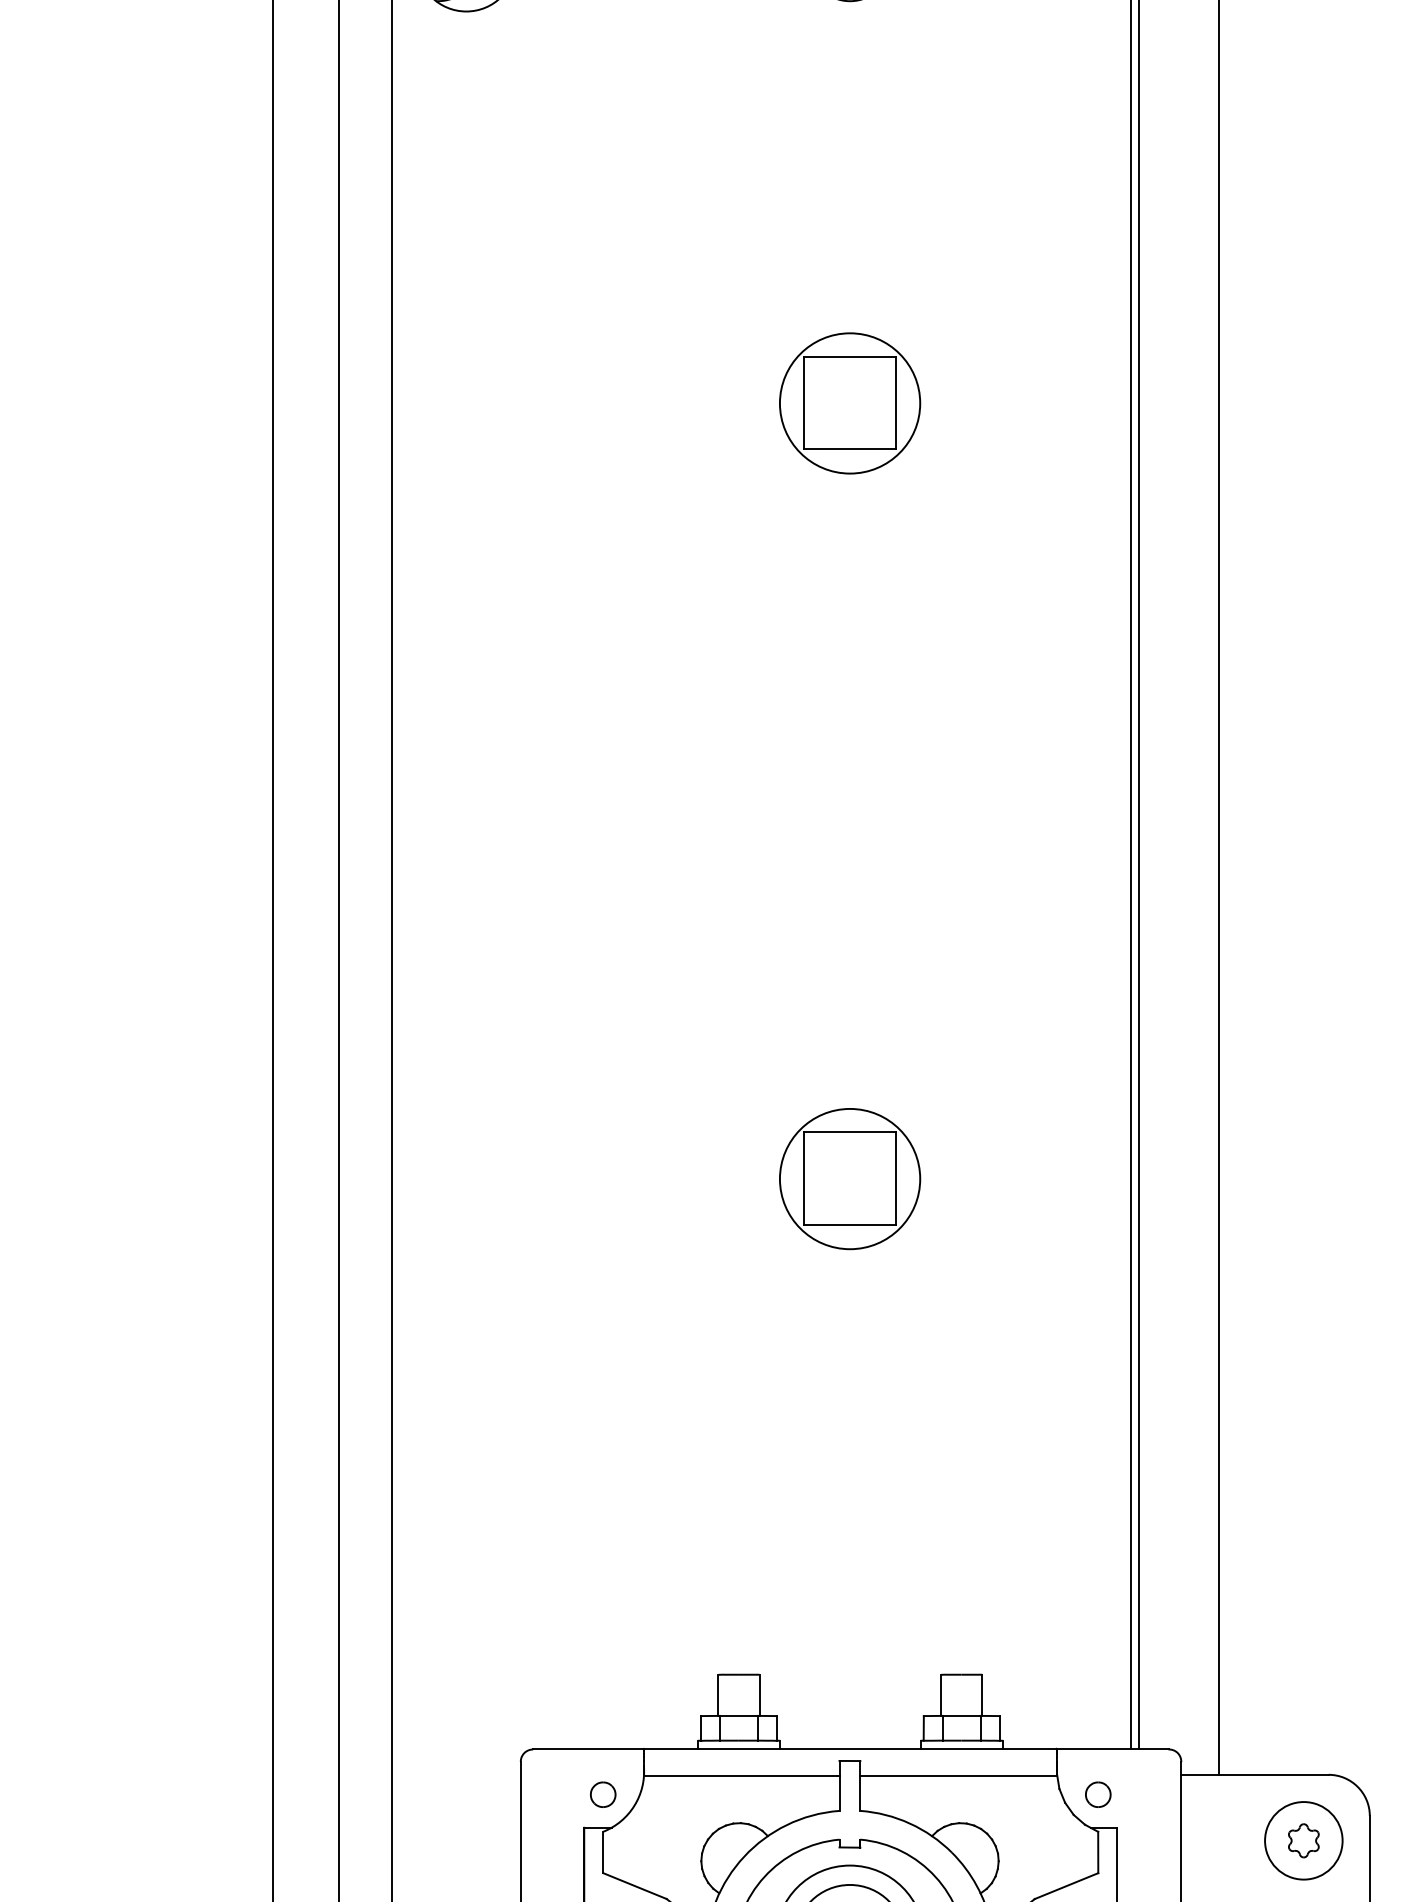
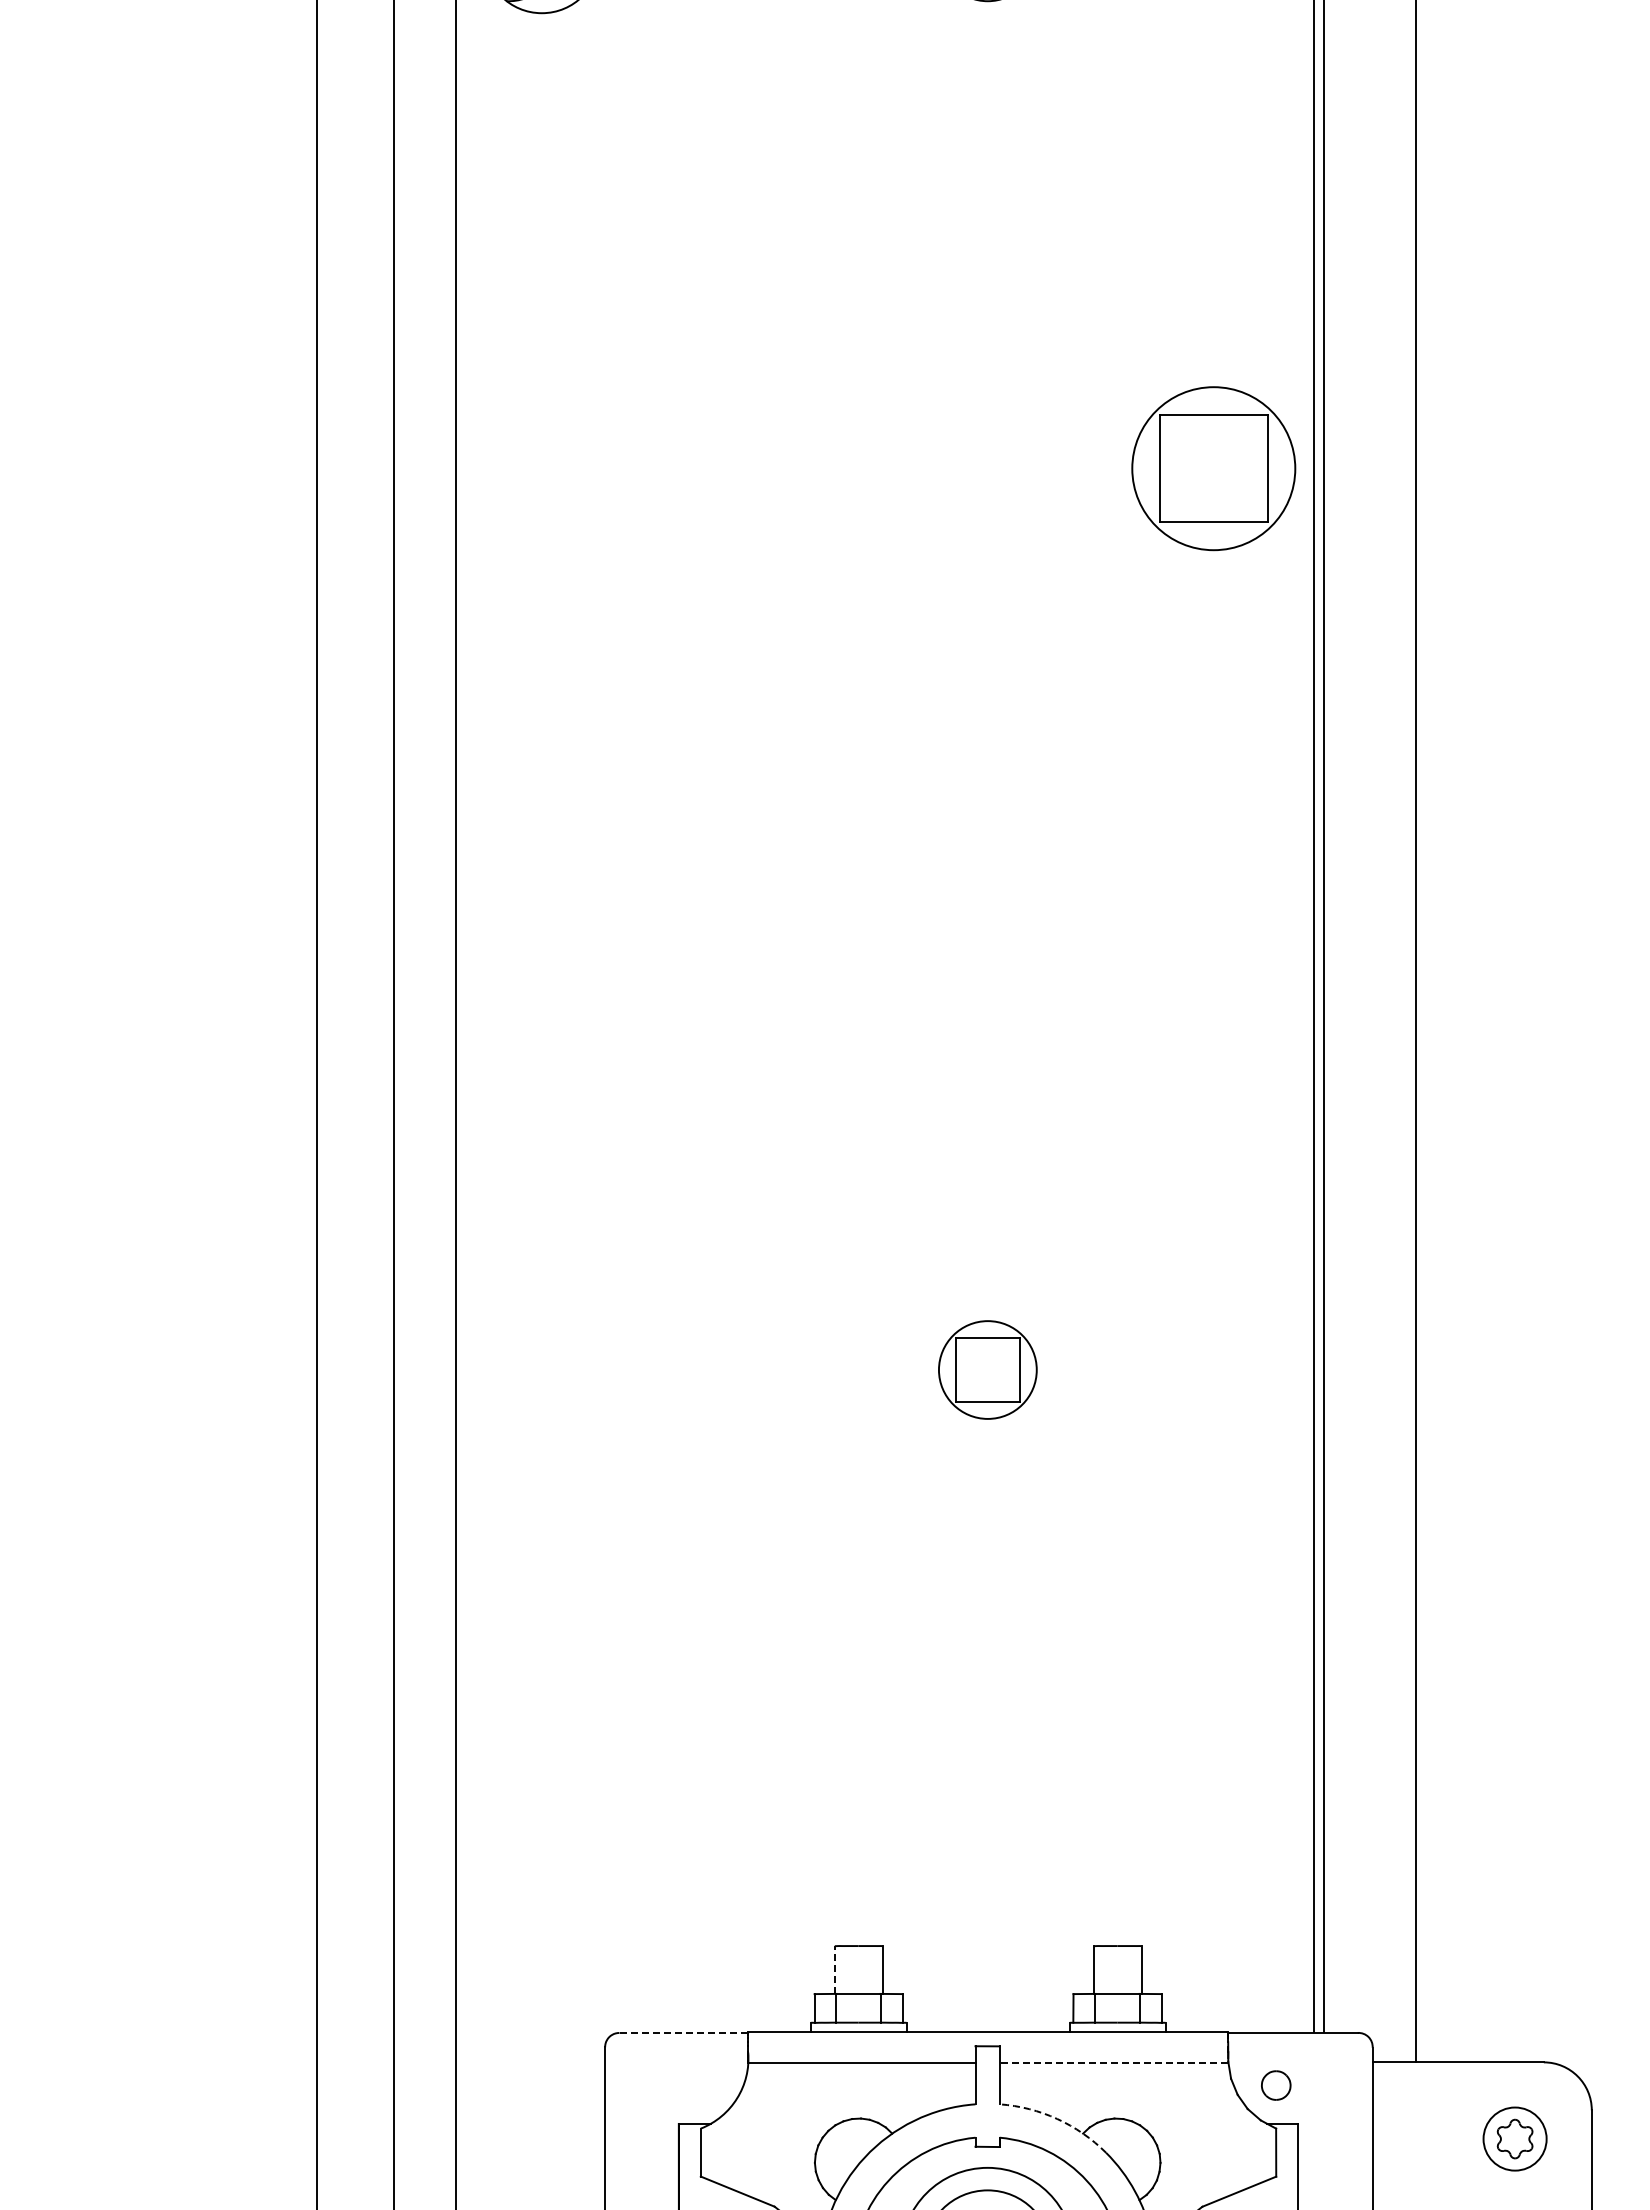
part: (849, 403) -> (1213, 468), moved
part: (849, 1178) -> (987, 1369), size x0.6
line: (718, 1695) -> (834, 1970), solid -> dashed
line: (588, 1749) -> (683, 2032), solid -> dashed
line: (958, 1775) -> (1113, 2063), solid -> dashed
part: (602, 1794) -> (700, 2085), removed
arc: (910, 1823) -> (1057, 2118), solid -> dashed
circle: (1304, 1841) -> (1515, 2139), size x0.7

